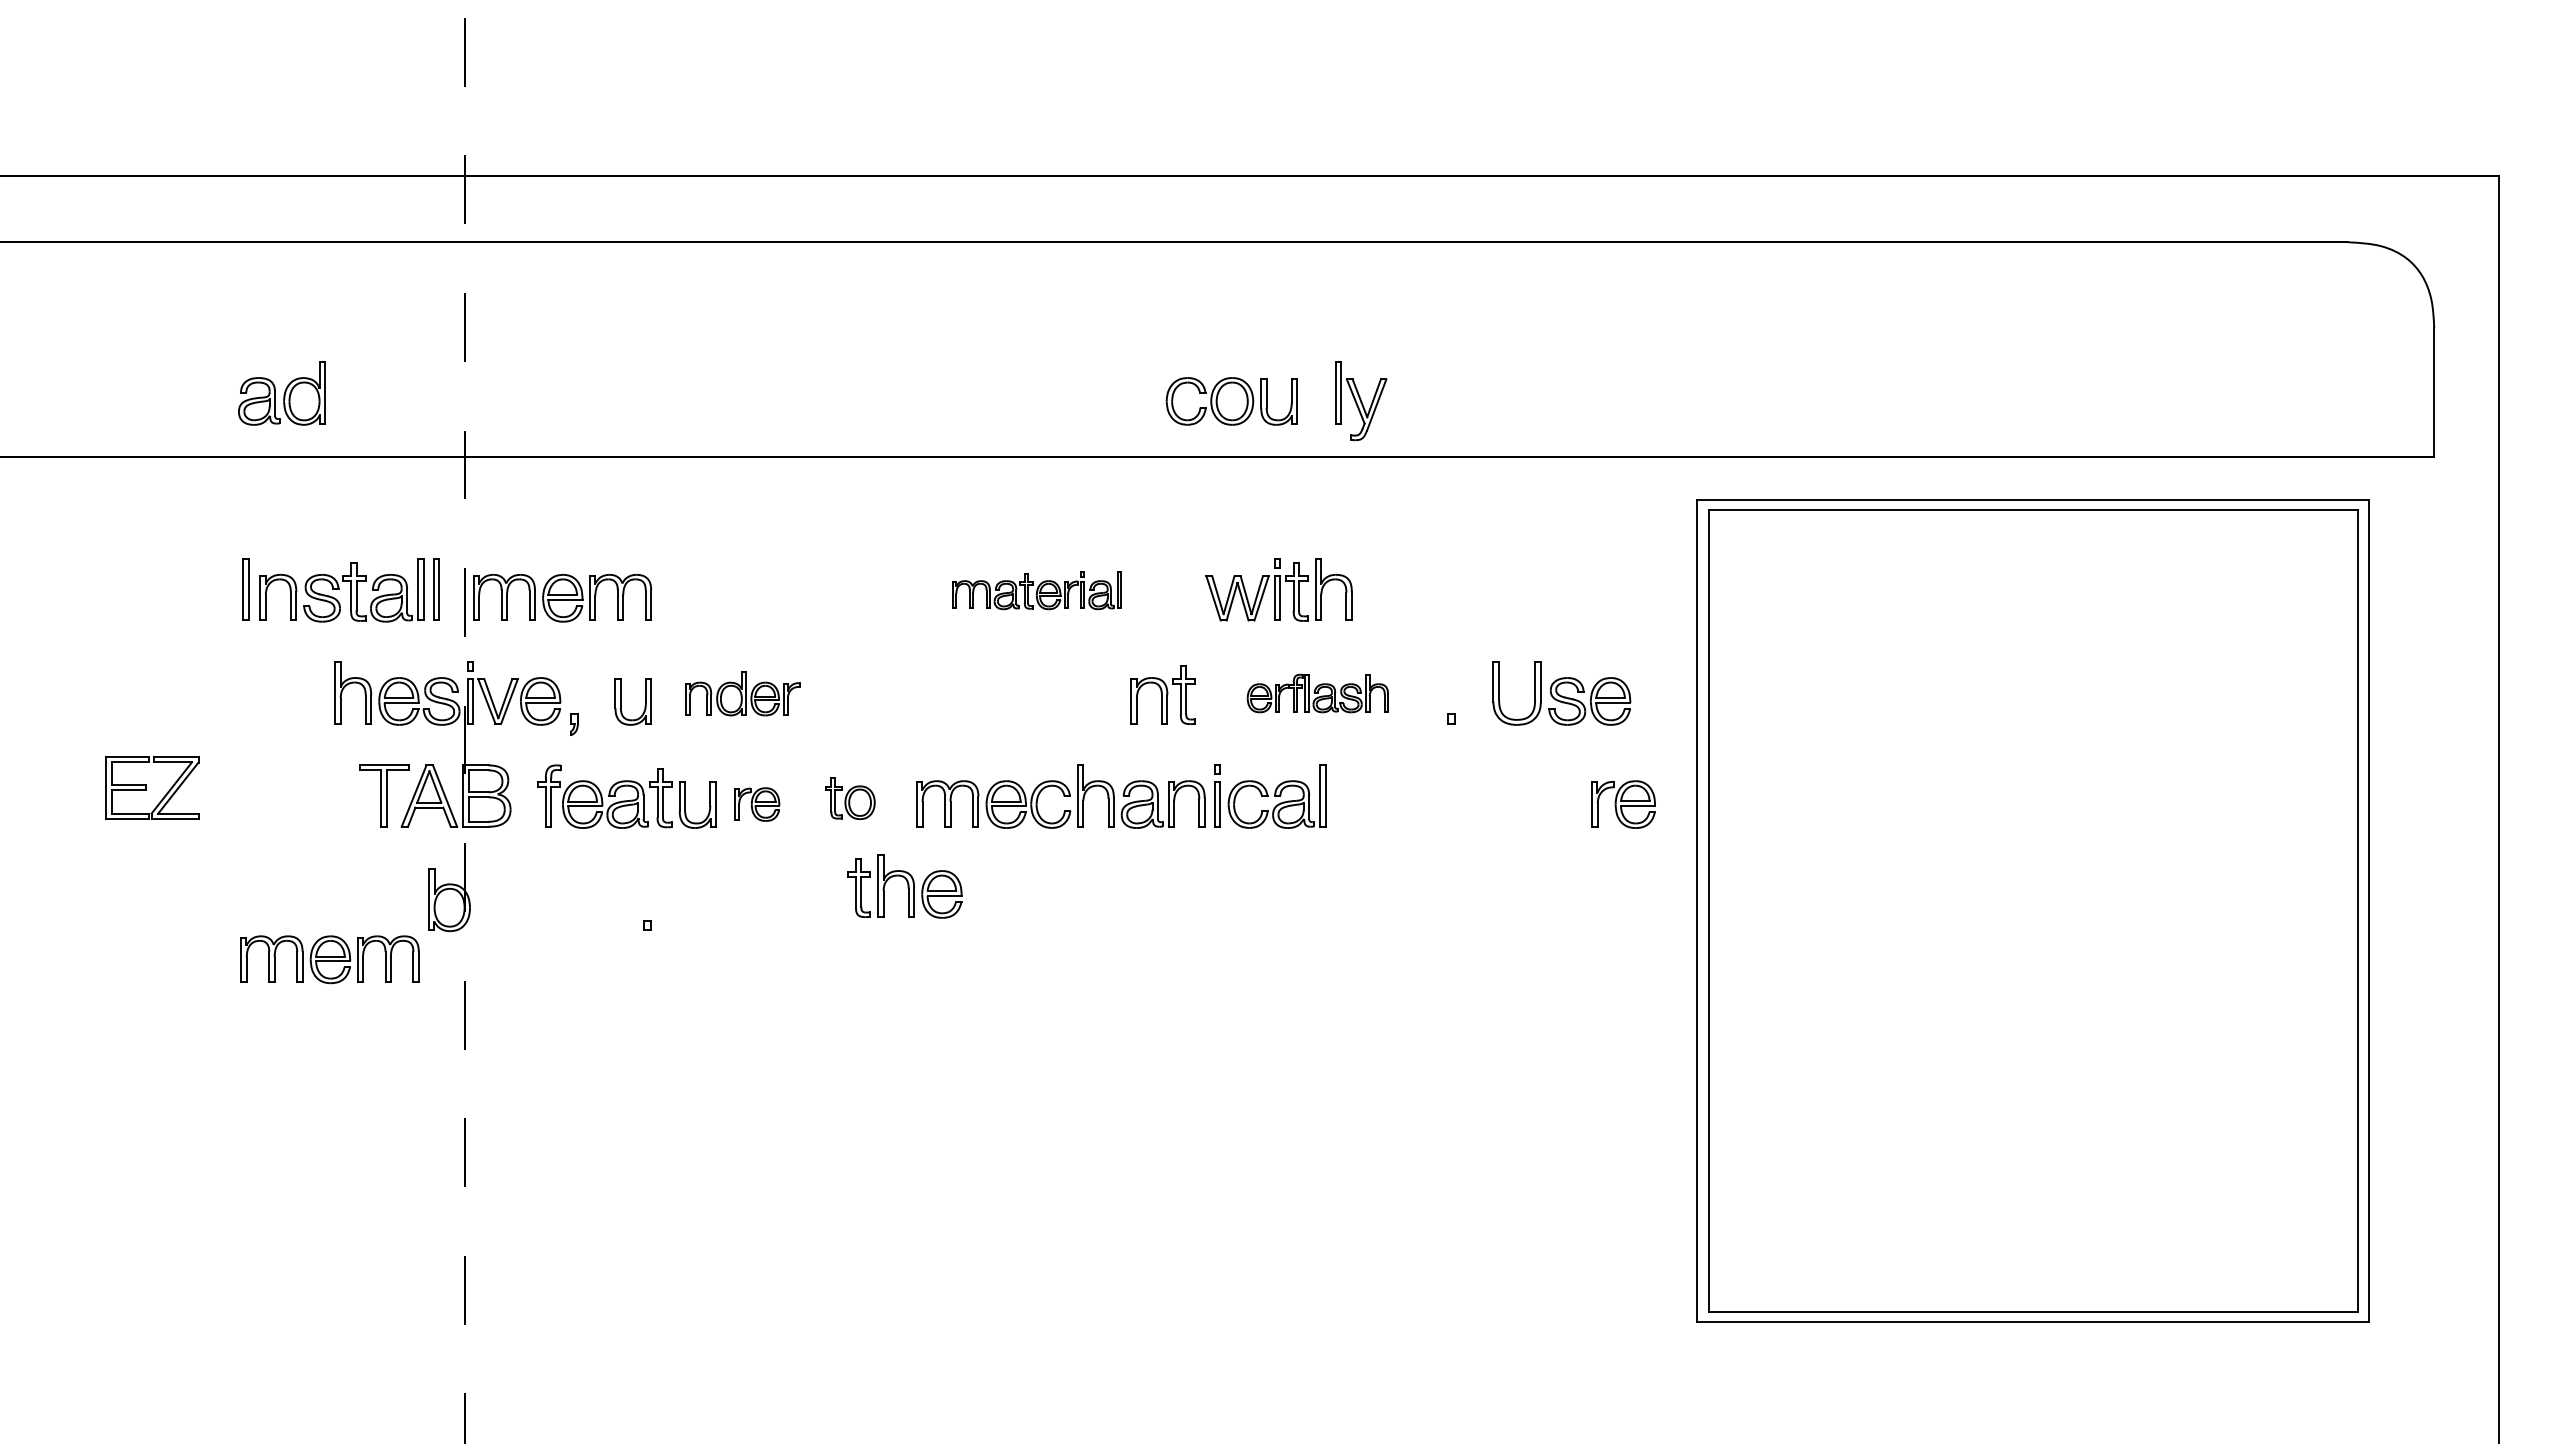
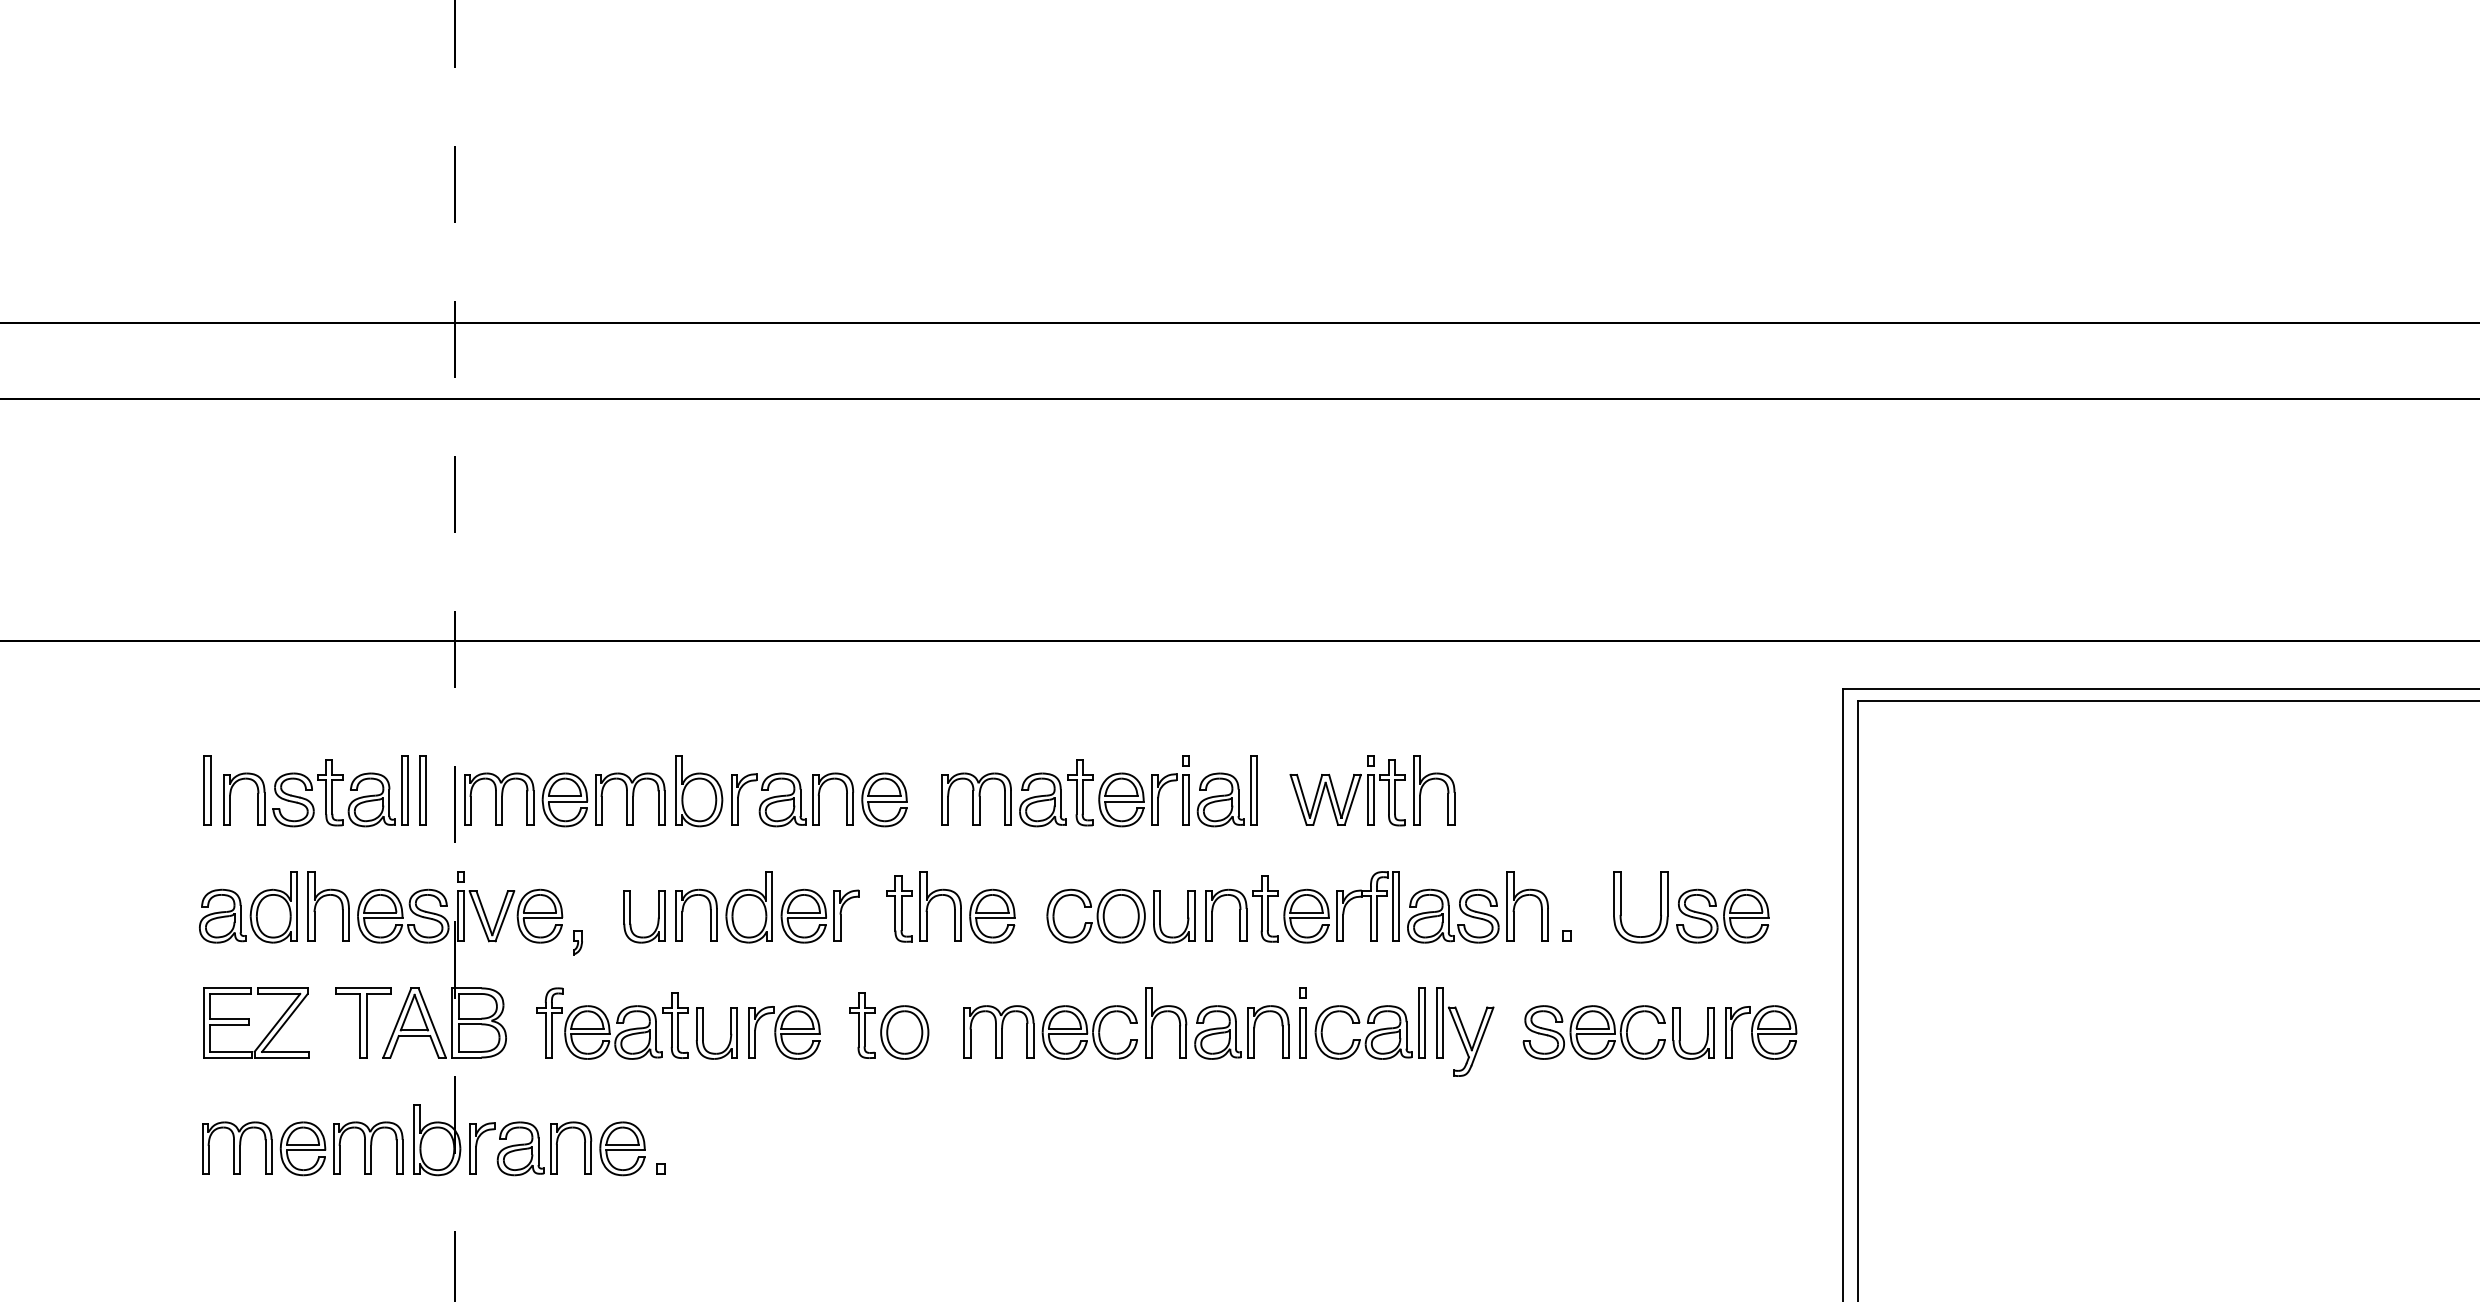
part: (281, 393) -> (247, 907), moved
part: (1231, 401) -> (1120, 916), moved
part: (1361, 401) -> (1465, 1032), moved
part: (763, 590) -> (791, 791), added
part: (1036, 590) -> (1099, 791), size x1.67
part: (742, 693) -> (767, 907), size x1.43
part: (1317, 693) -> (1415, 907), size x1.67
part: (152, 787) -> (255, 1022), moved
part: (850, 798) -> (889, 1025), size x1.43
part: (757, 804) -> (784, 1032), size x1.43
part: (1497, 804) -> (1618, 1032), added
part: (904, 886) -> (950, 907), moved
part: (556, 907) -> (557, 1148), added
part: (329, 959) -> (301, 1148), moved

